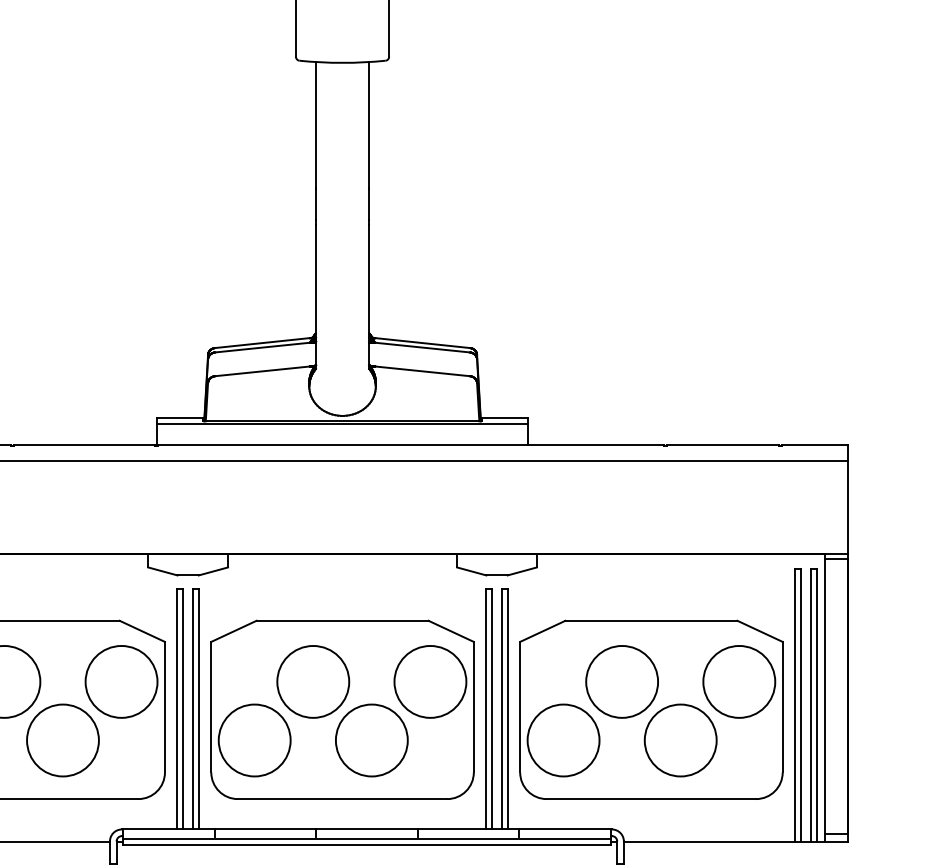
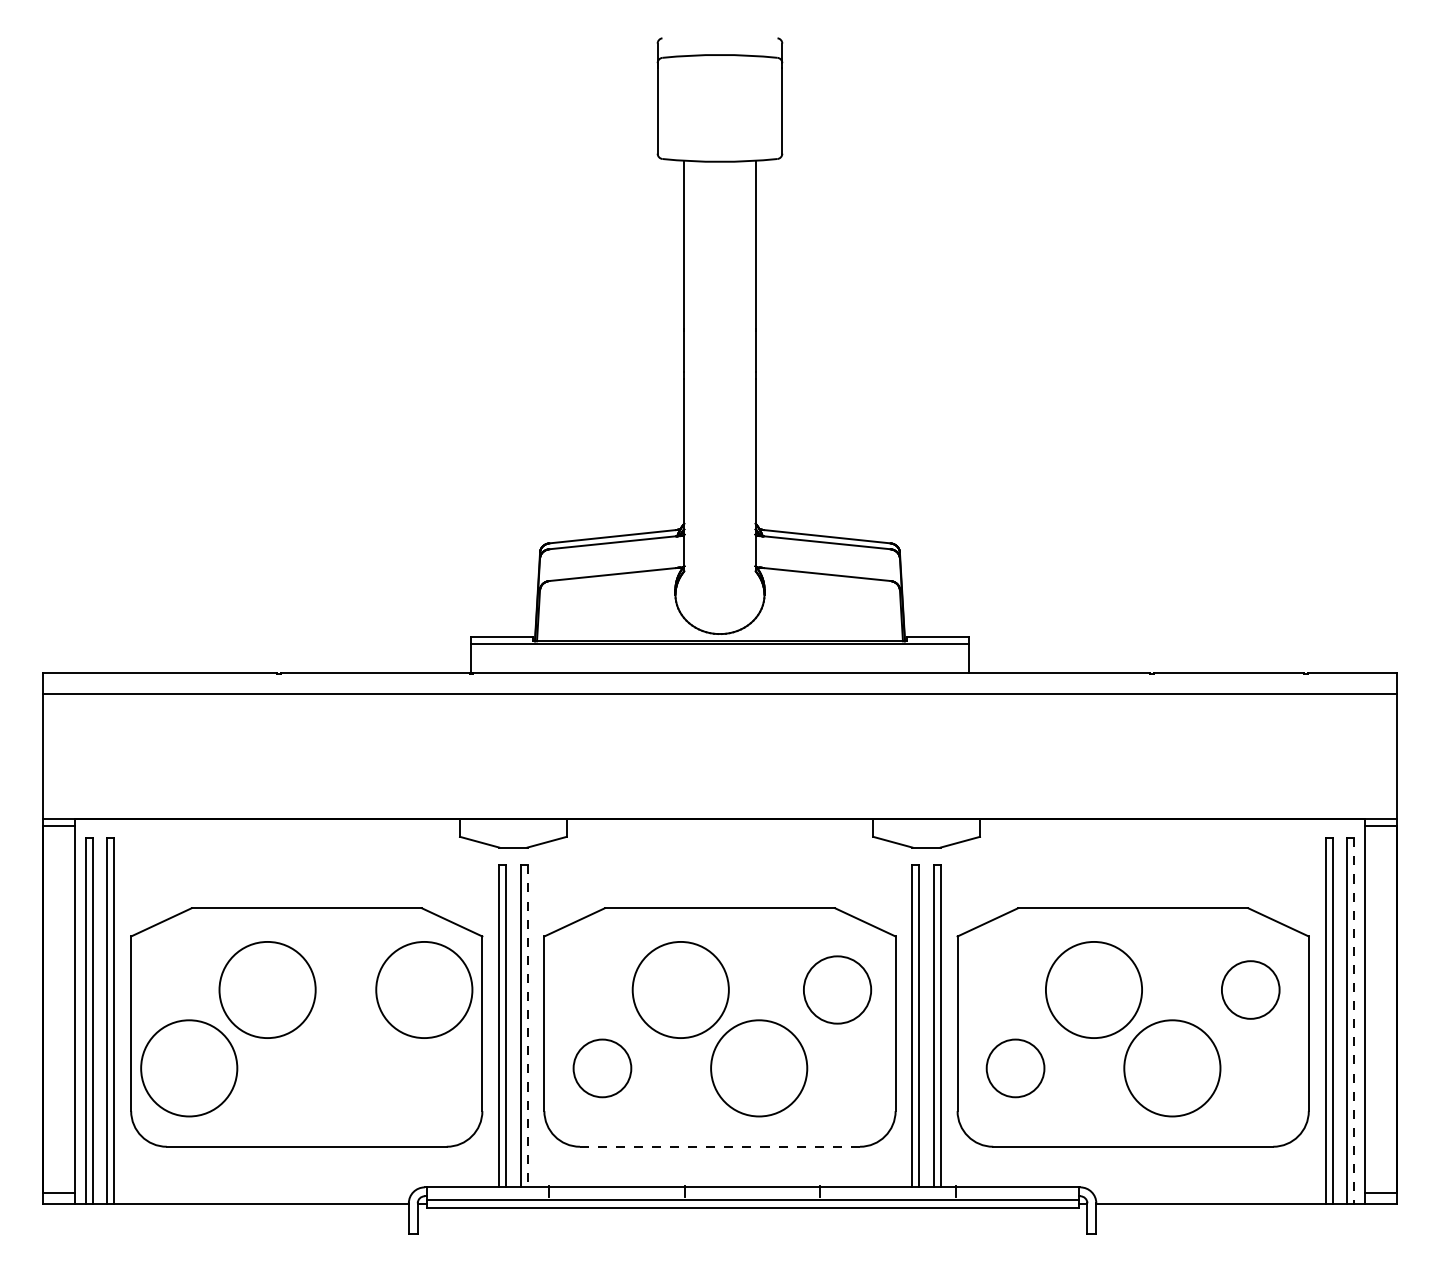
circle: (430, 681) -> (837, 989), size x0.7
circle: (739, 681) -> (1250, 989), size x0.6
line: (816, 705) -> (1354, 1021), solid -> dashed
line: (198, 709) -> (527, 1026), solid -> dashed
circle: (62, 740) -> (345, 1068), removed
circle: (254, 740) -> (602, 1068), size x0.6
circle: (563, 740) -> (1015, 1068), size x0.6
line: (342, 798) -> (720, 1146), solid -> dashed

